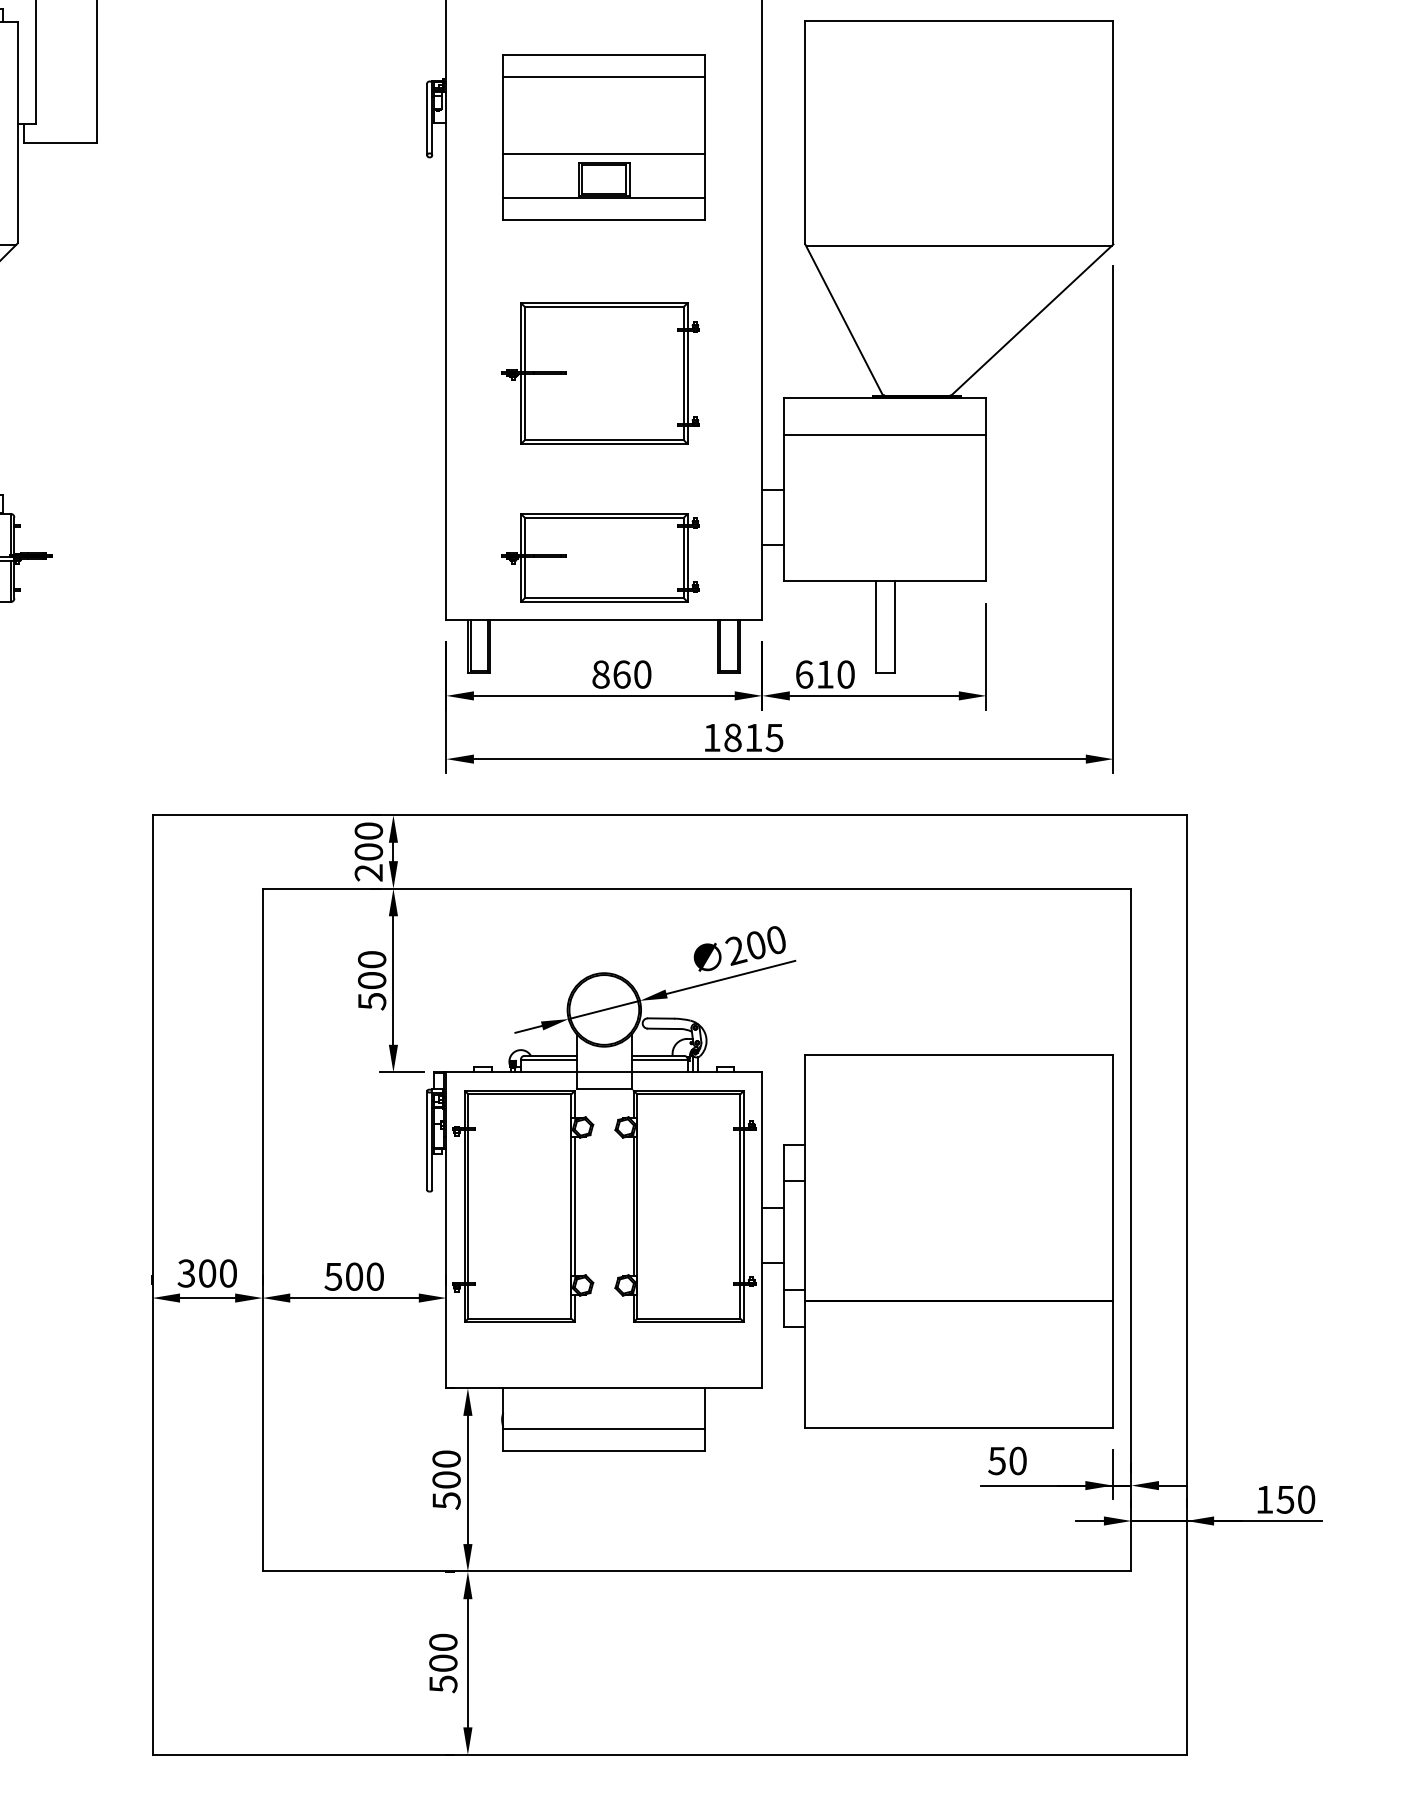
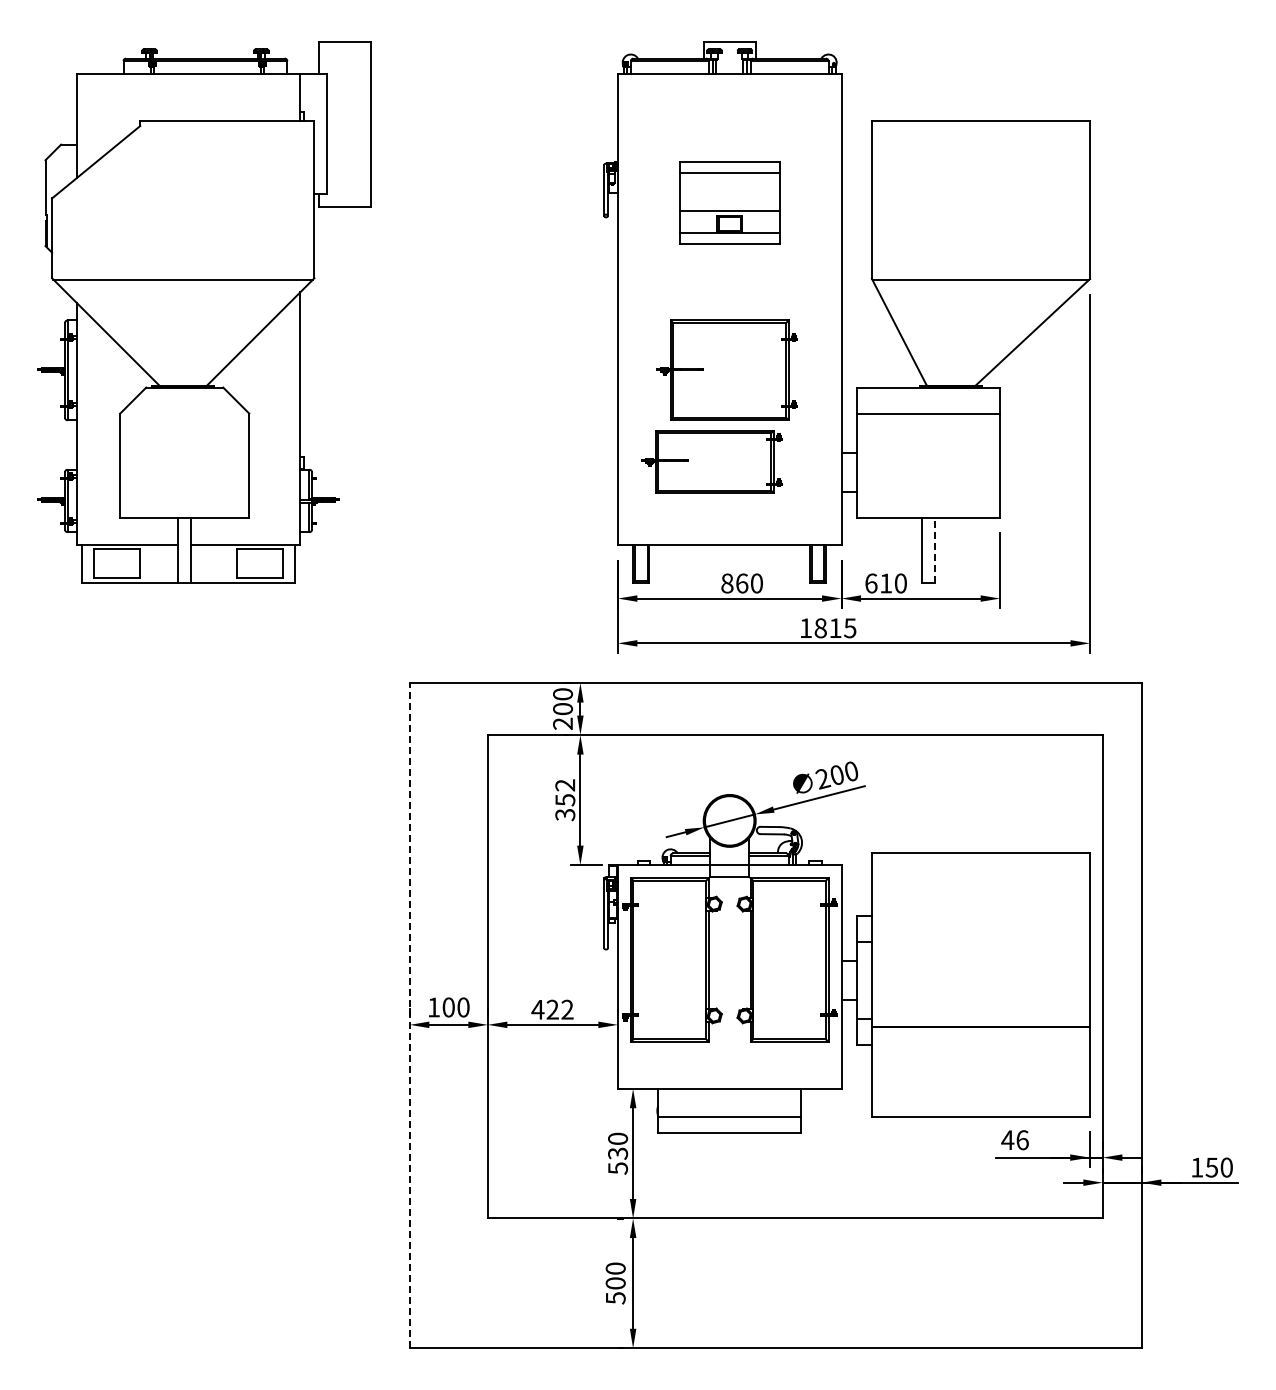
part: (604, 137) -> (729, 203), size x0.7
part: (599, 557) -> (711, 461), moved
line: (895, 627) -> (935, 550), solid -> dashed
text: (372, 979) -> (565, 799), 500 -> 352
text: (185, 1273) -> (433, 1007), 300 -> 100
text: (354, 1276) -> (552, 1009), 500 -> 422
line: (152, 1284) -> (409, 1015), solid -> dashed
text: (1006, 1461) -> (1014, 1140), 50 -> 46
text: (445, 1479) -> (617, 1153), 500 -> 530

